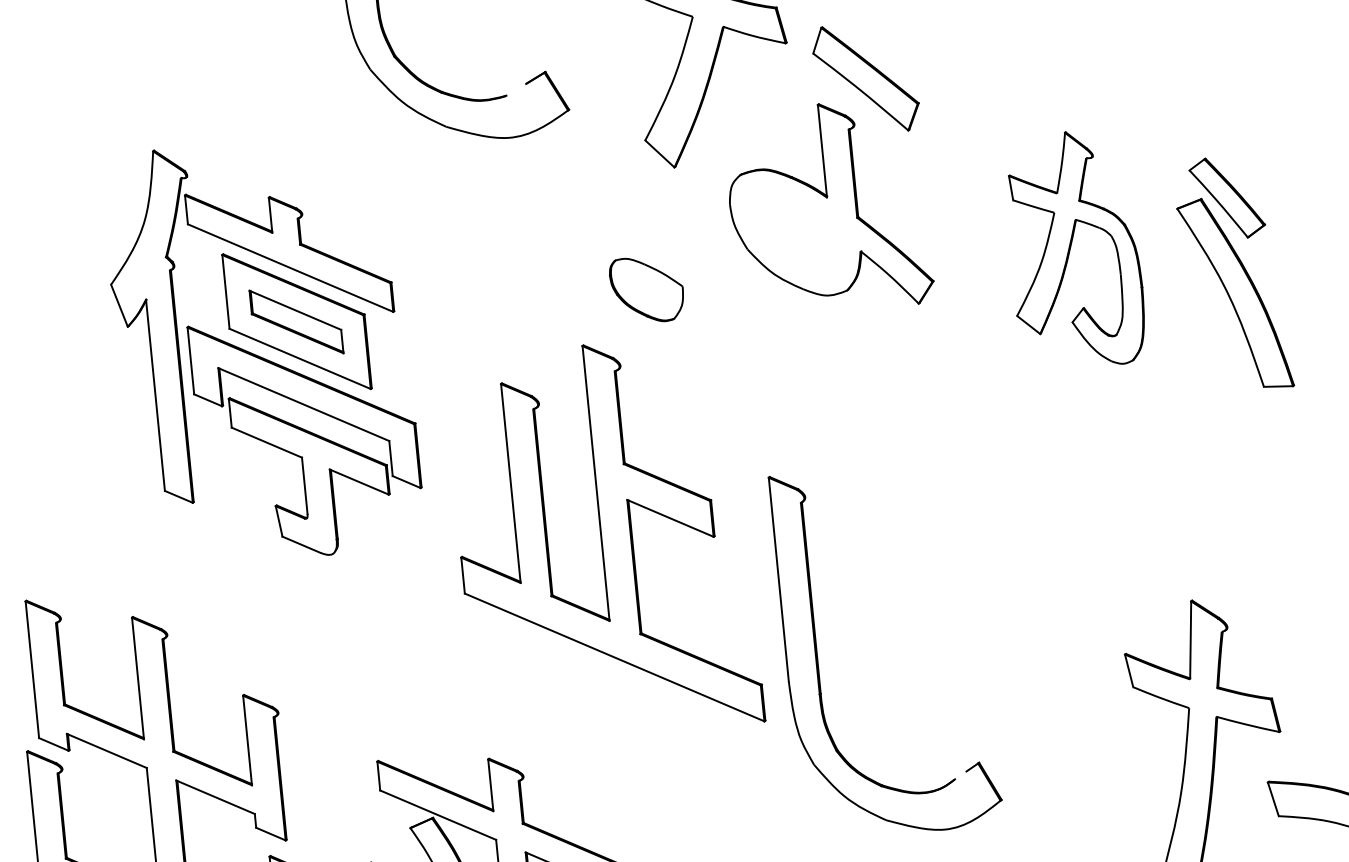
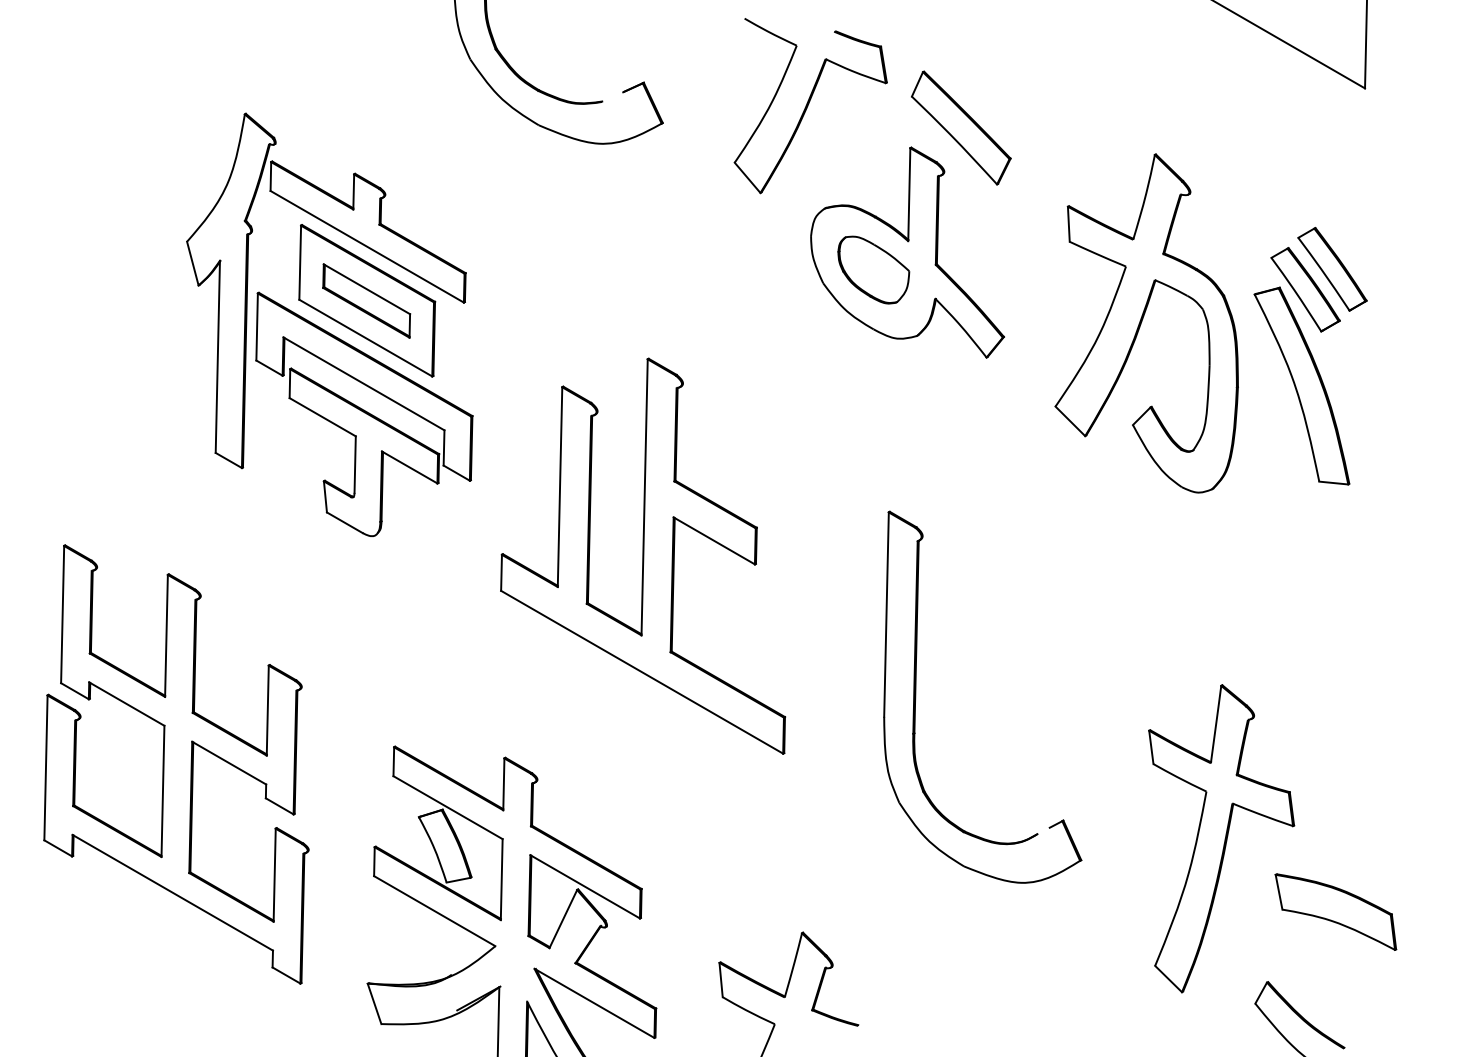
part: (1251, 174) -> (1332, 269), added
part: (1073, 250) -> (1146, 323), size x1.43
part: (646, 289) -> (873, 269), moved
part: (818, 657) -> (916, 696), moved

